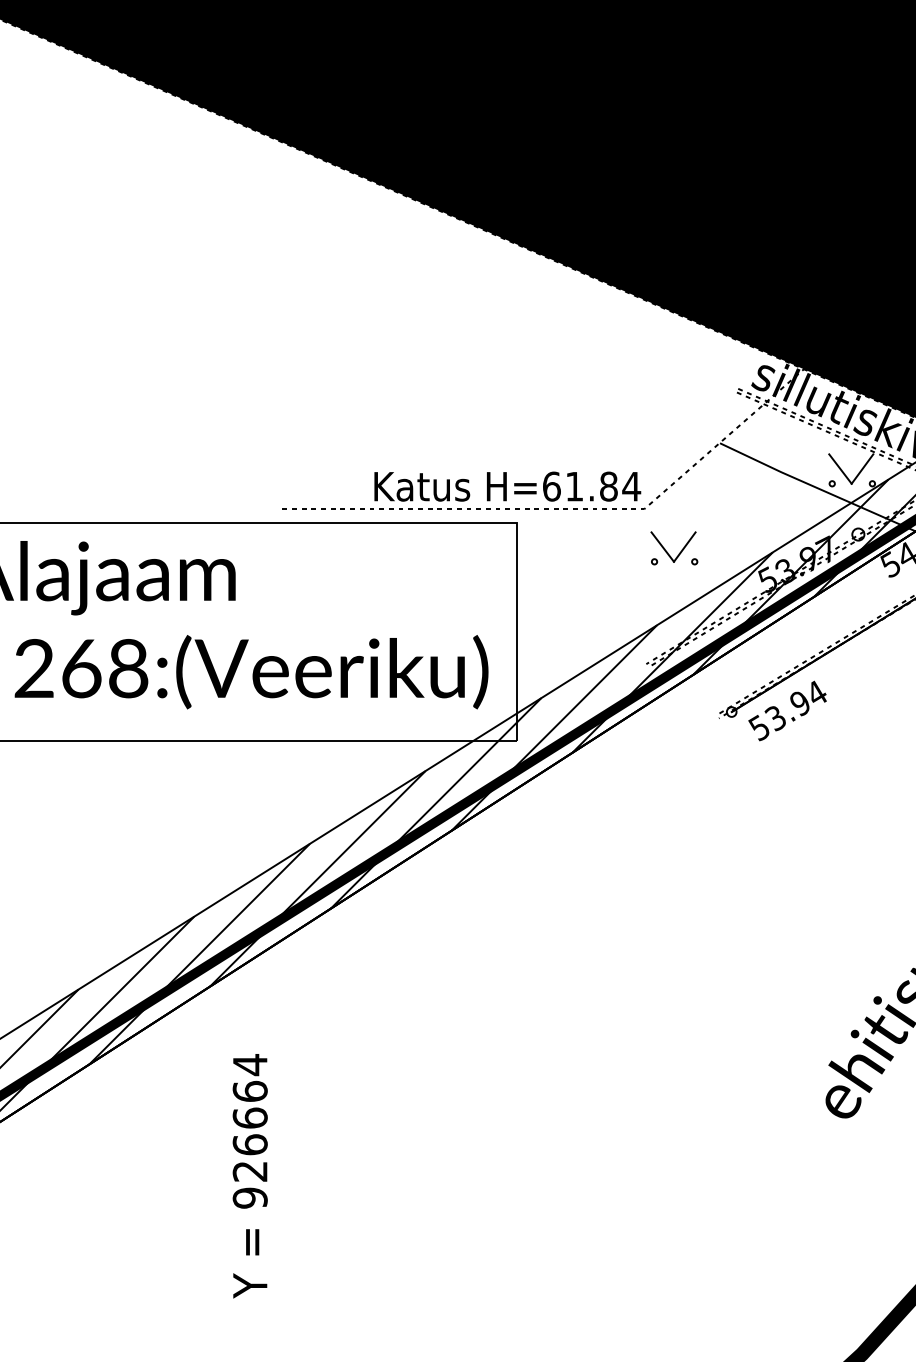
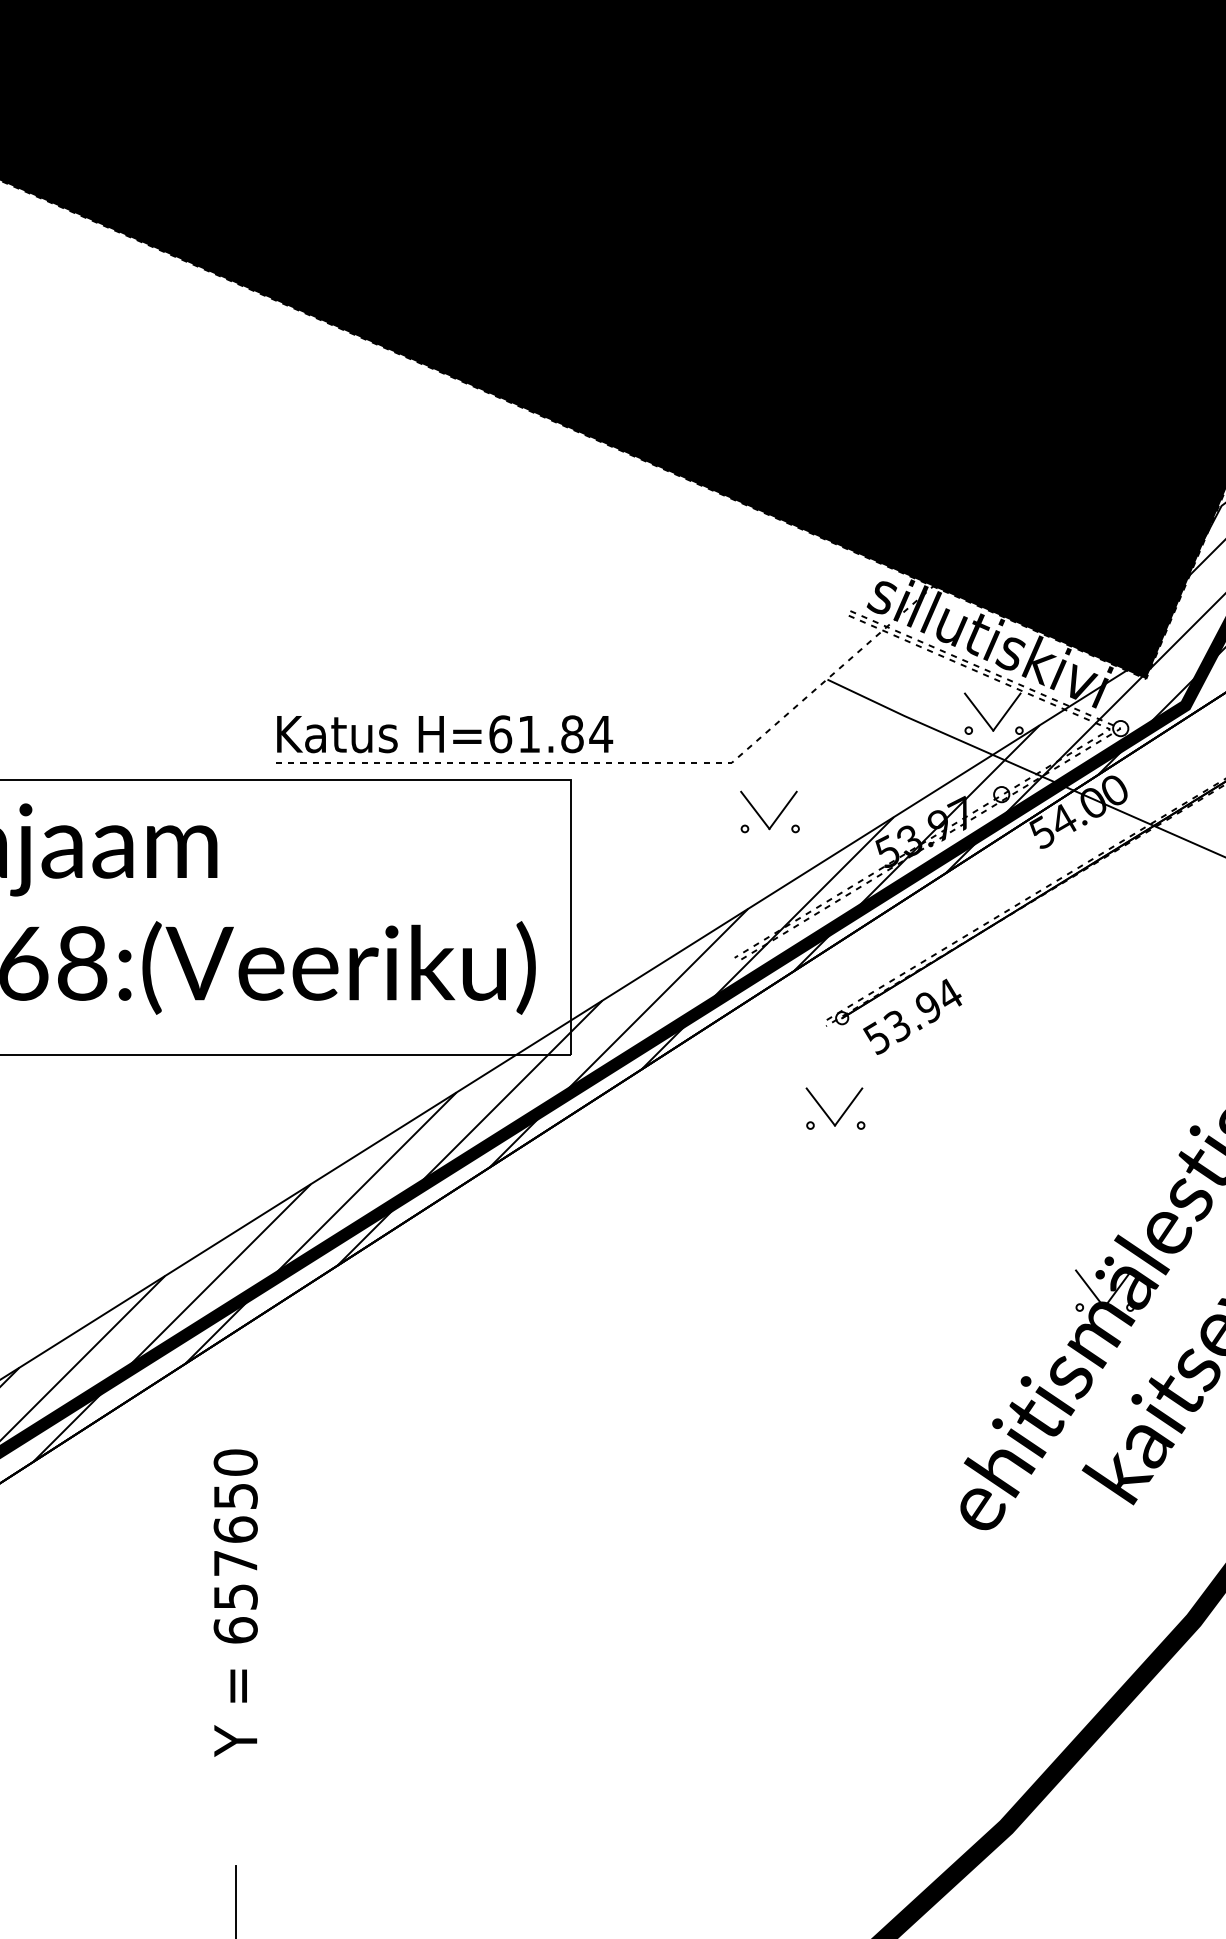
text: (508, 486) -> (445, 734), moved
part: (731, 788) -> (841, 1114), added
text: (250, 1130) -> (235, 1545), 926664 -> 657650

